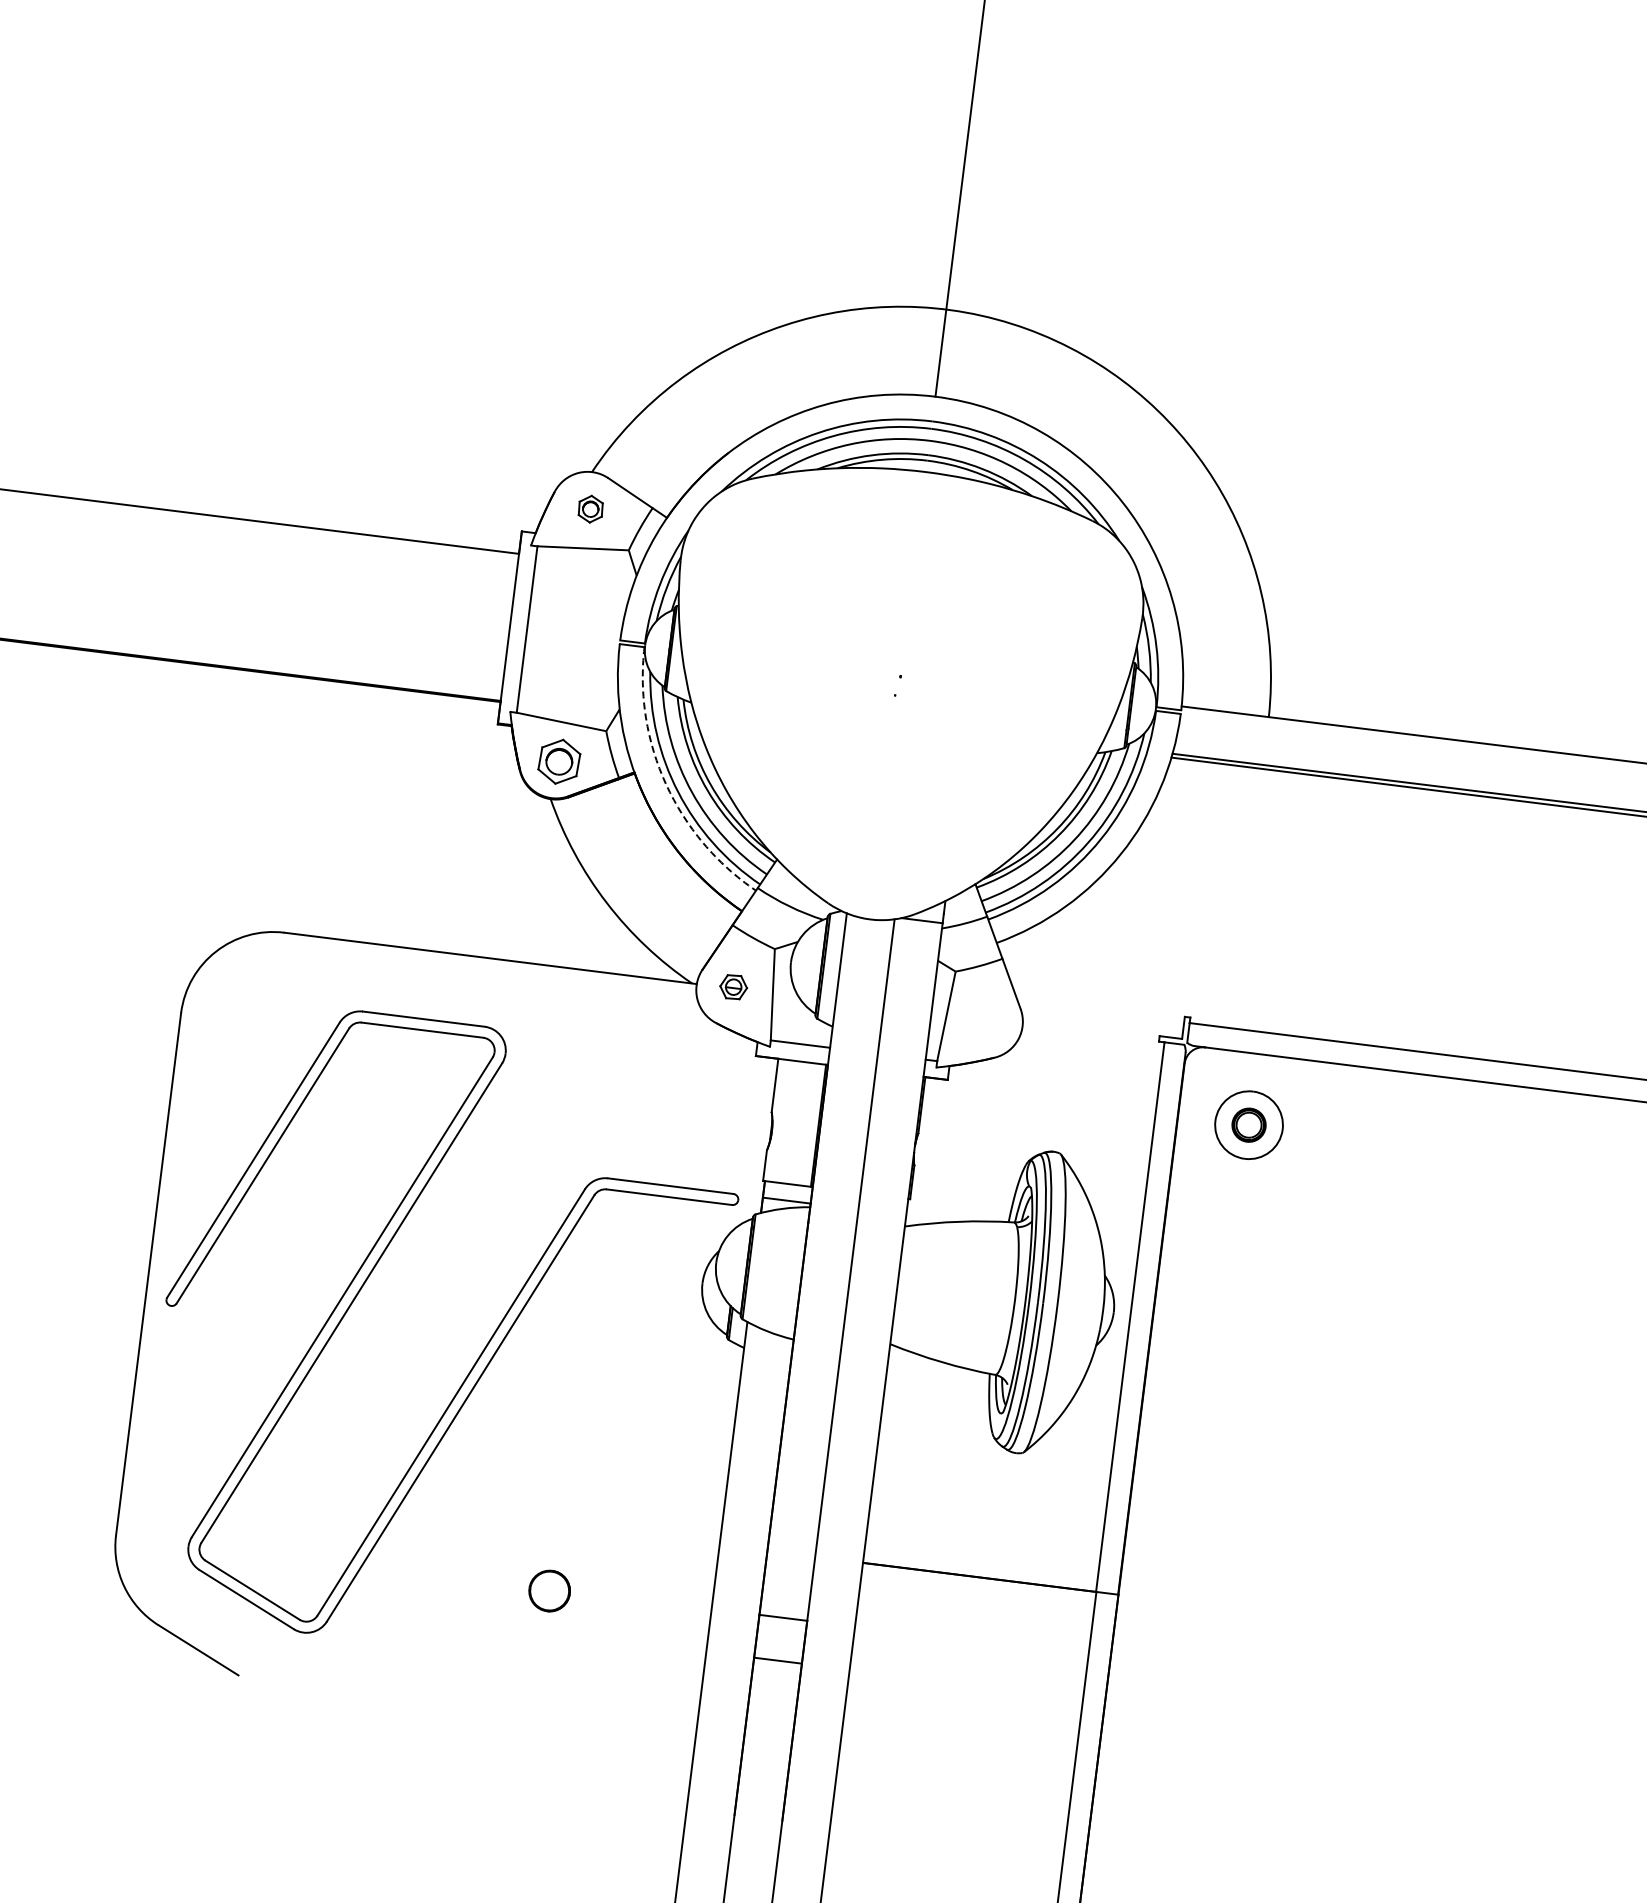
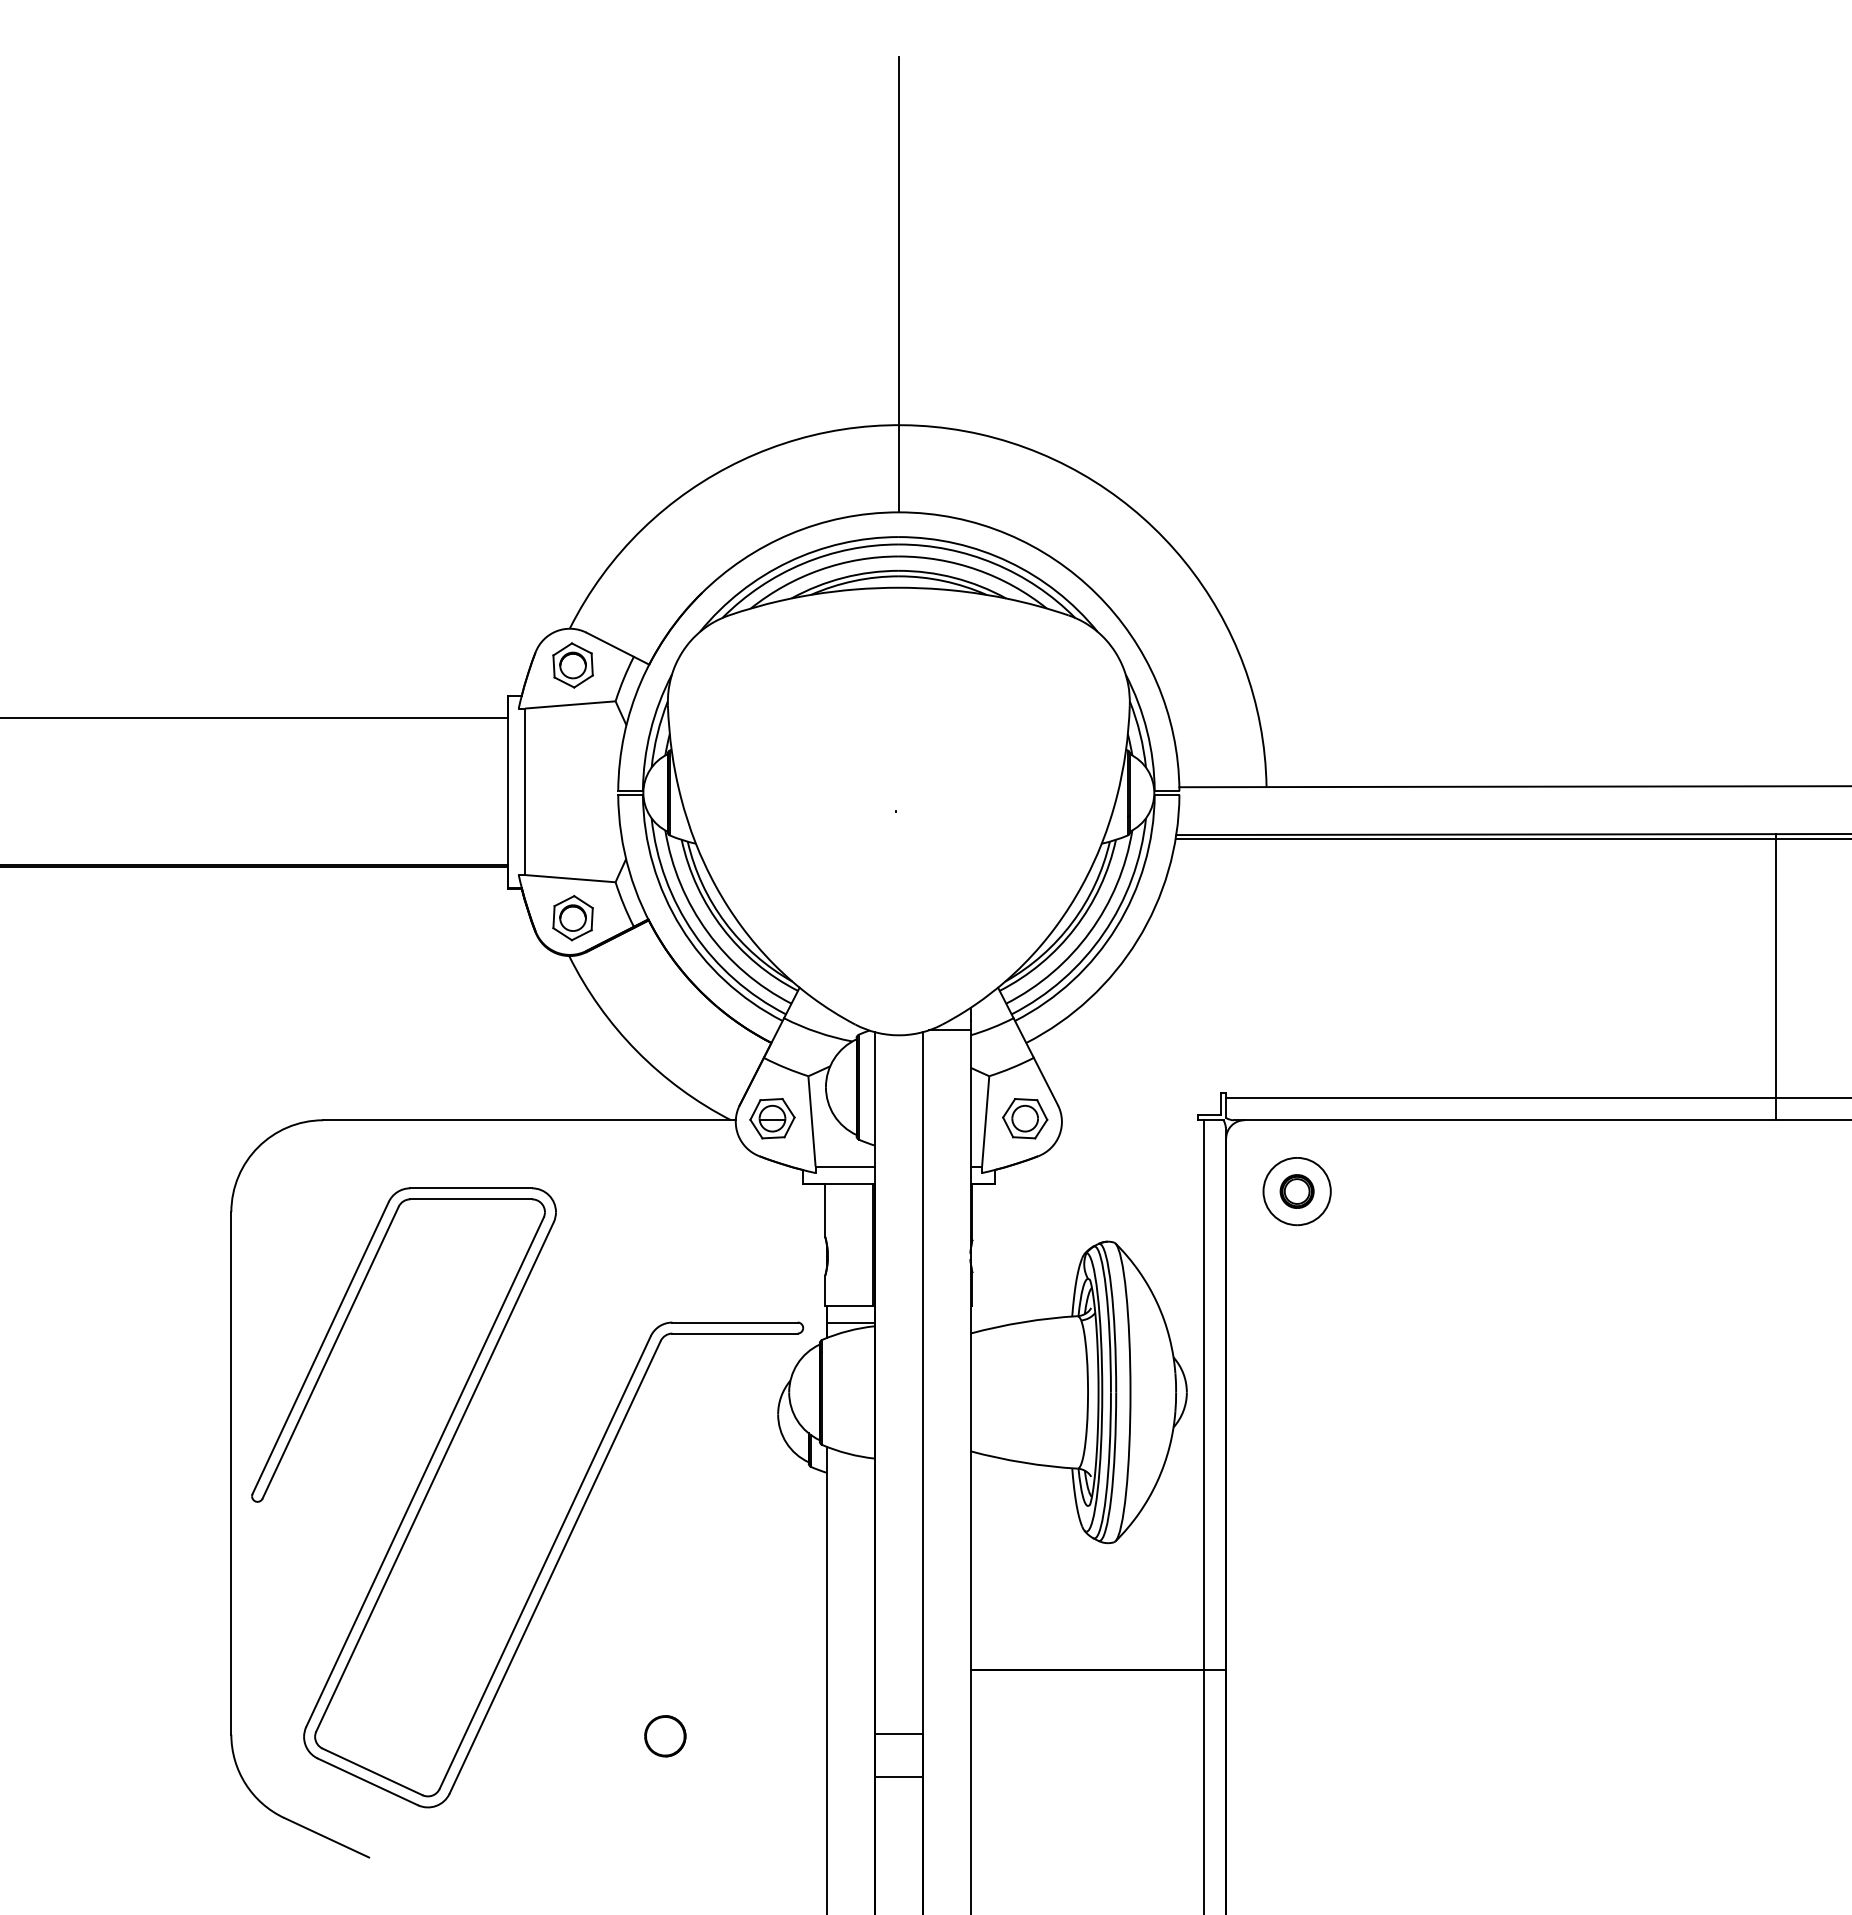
part: (590, 509) -> (572, 665), size x1.67
arc: (666, 784) -> (681, 927), dashed -> solid
part: (733, 986) -> (772, 1118), size x1.67
part: (986, 1018) -> (1025, 1118), added

